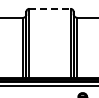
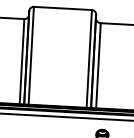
line: (50, 8) -> (63, 8), dashed -> solid

